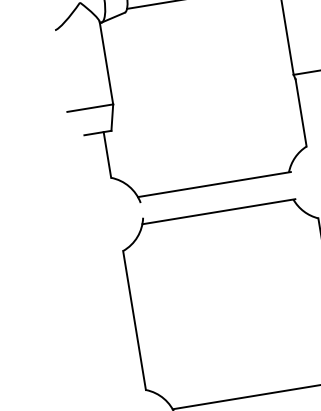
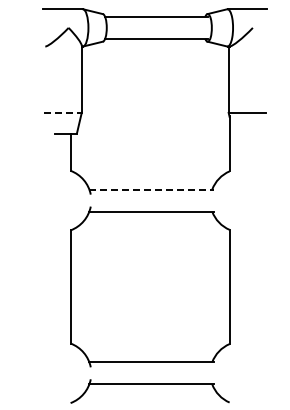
line: (90, 107) -> (63, 112), solid -> dashed
line: (215, 184) -> (152, 189), solid -> dashed

